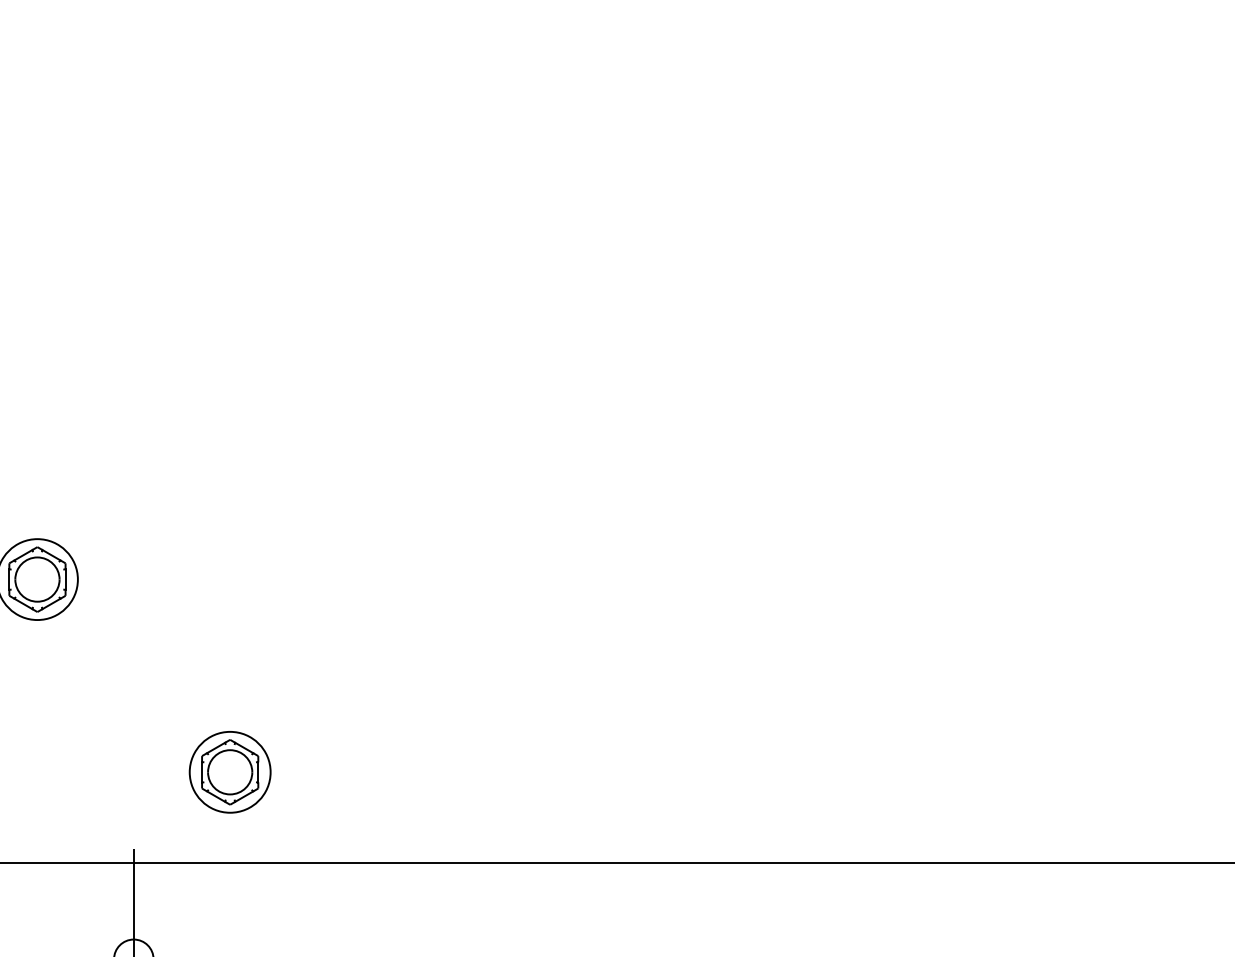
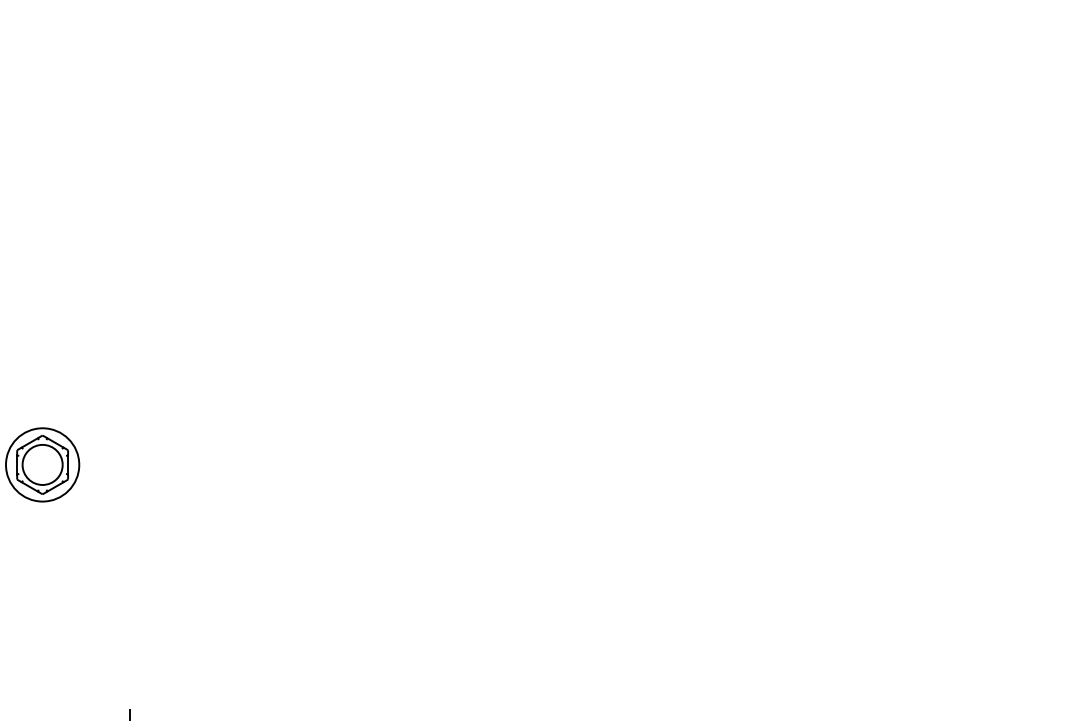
part: (229, 772) -> (216, 639), removed

